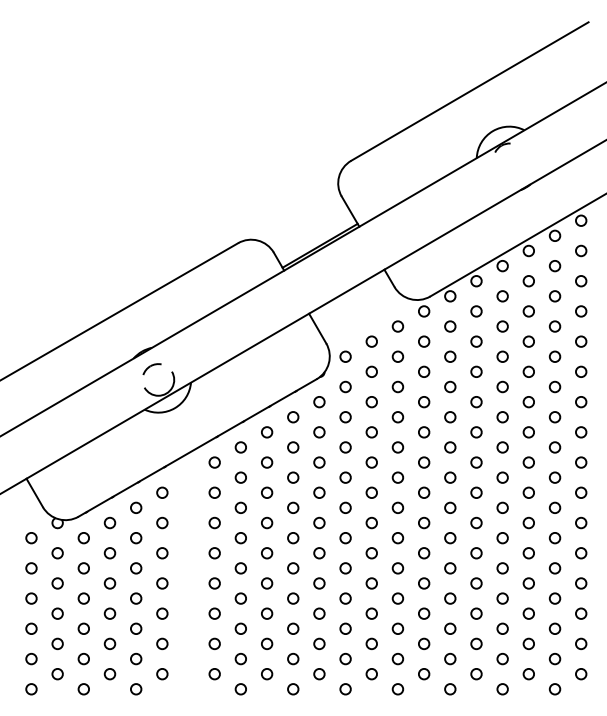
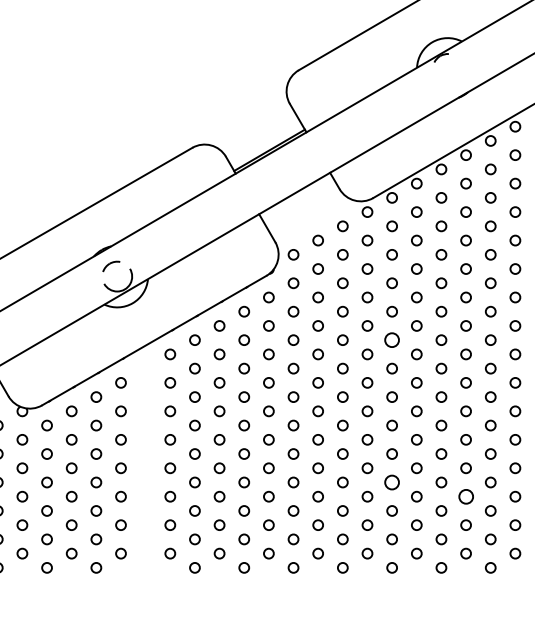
circle: (450, 447) -> (392, 340), size x1.4
circle: (450, 598) -> (392, 482), size x1.4
circle: (528, 613) -> (465, 496), size x1.4

